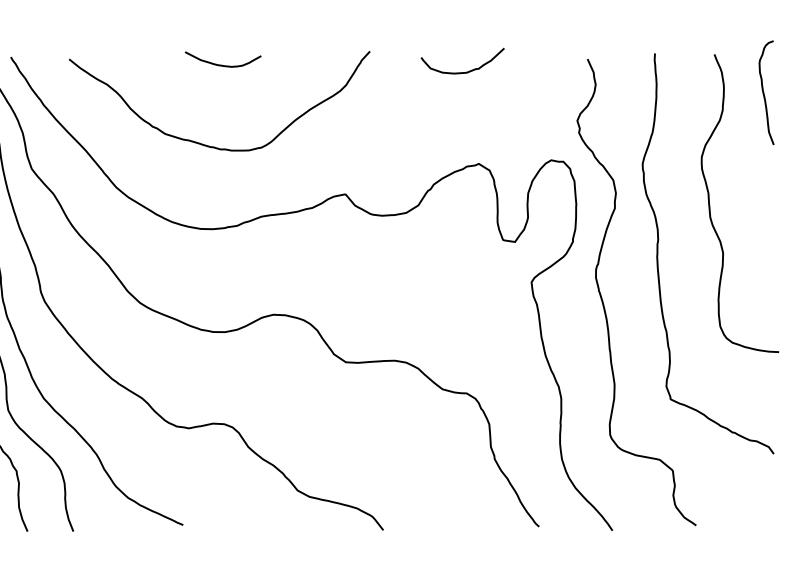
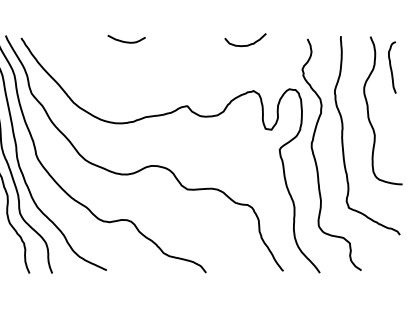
curve: (764, 92) -> (391, 67), moved
curve: (204, 142) -> (117, 80), removed

